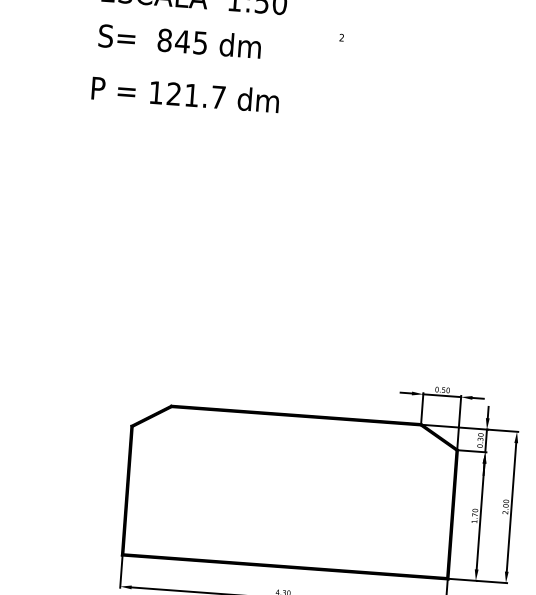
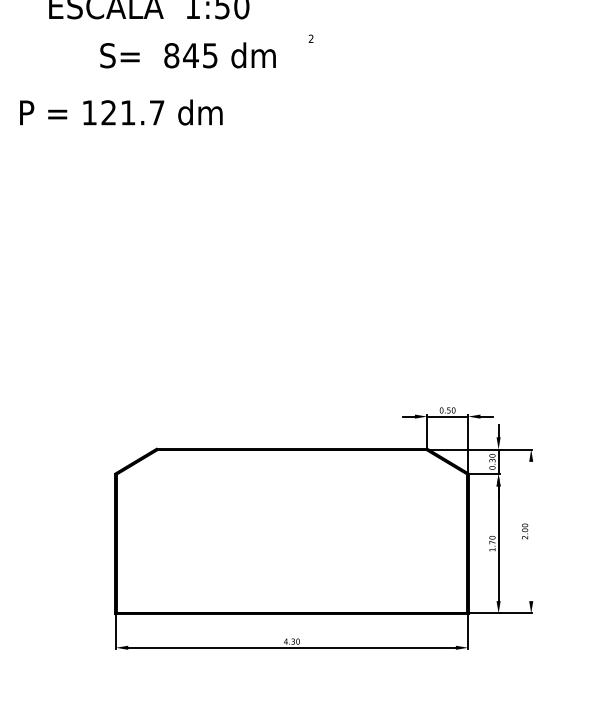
text: (179, 41) -> (187, 55), moved
text: (185, 94) -> (121, 112), moved
line: (511, 507) -> (531, 531), removed

